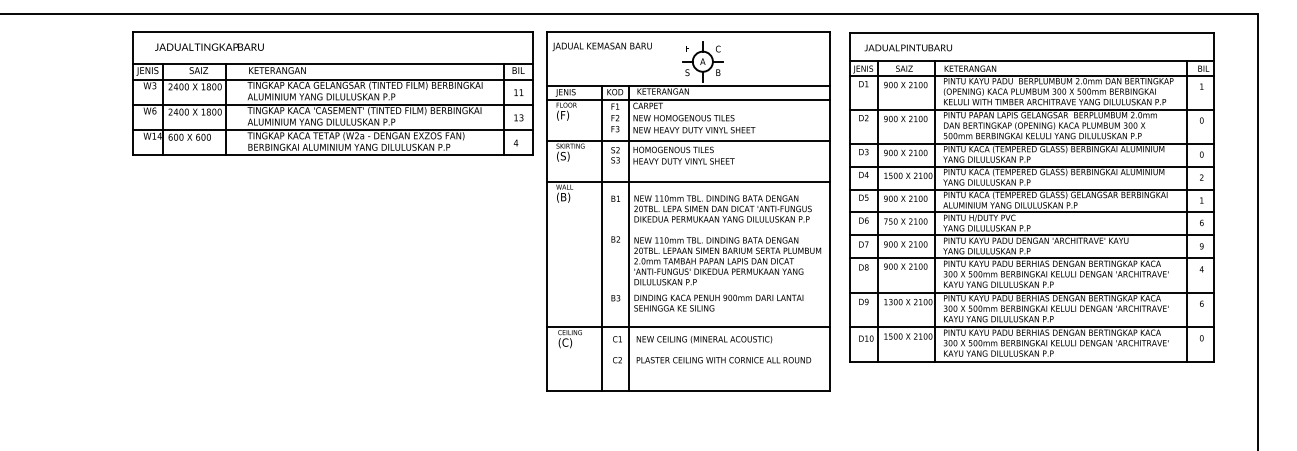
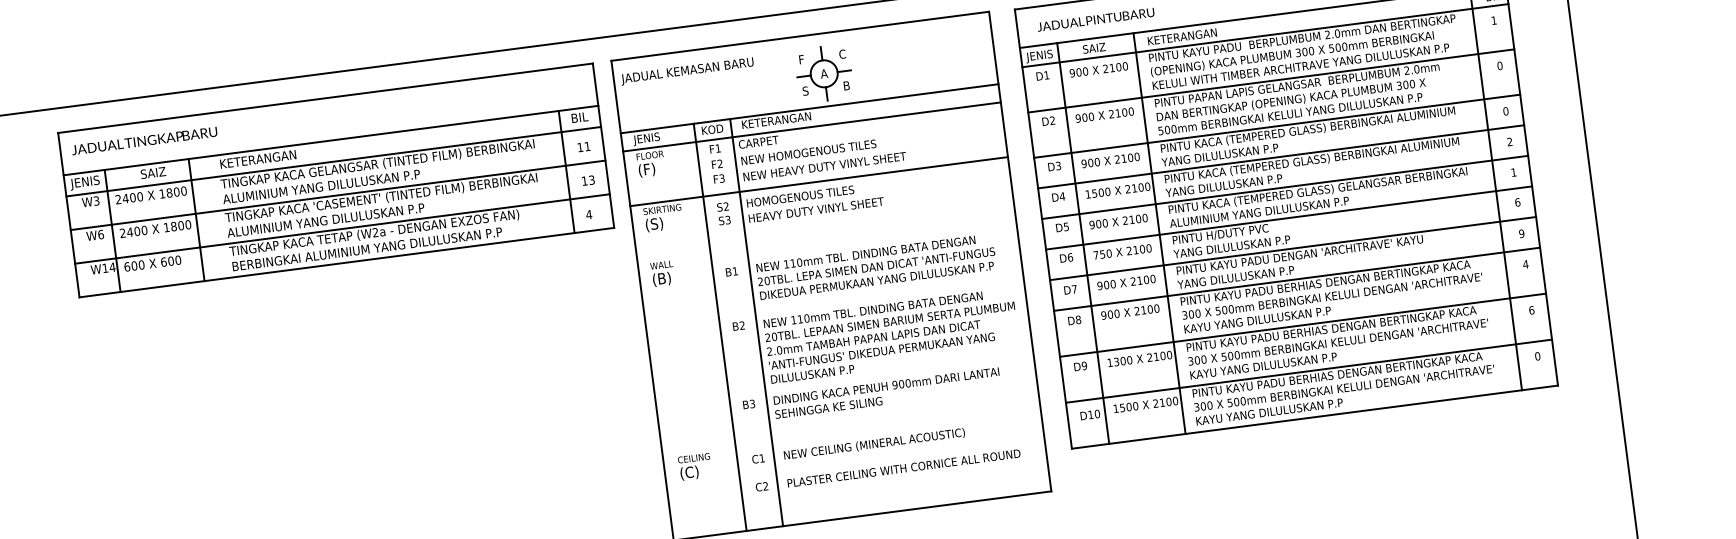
text: (209, 46) -> (144, 140), moved
line: (688, 181) -> (825, 236), removed
line: (688, 327) -> (851, 430), removed

